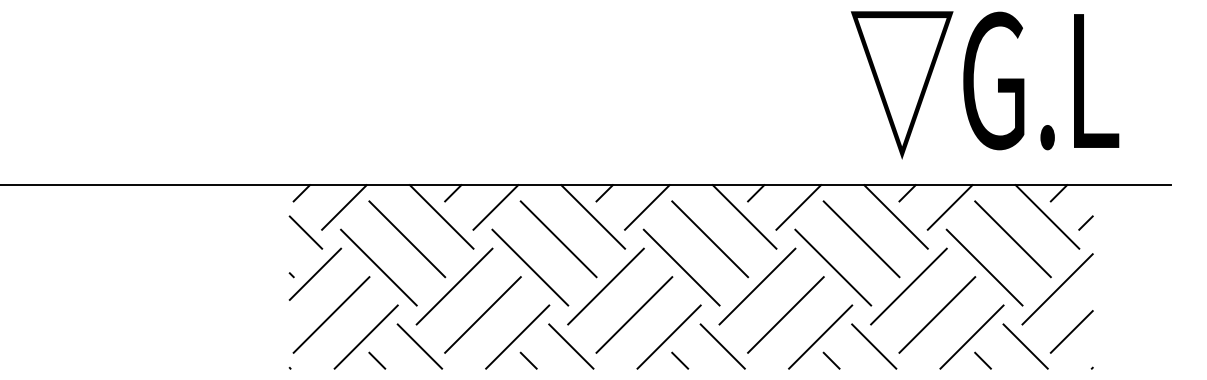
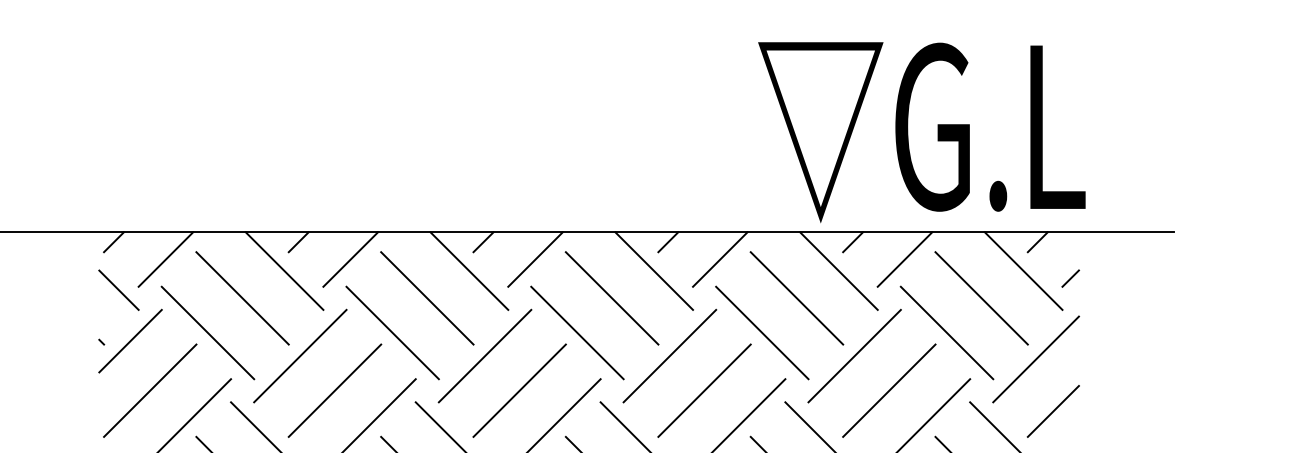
text: (984, 85) -> (921, 132), moved

